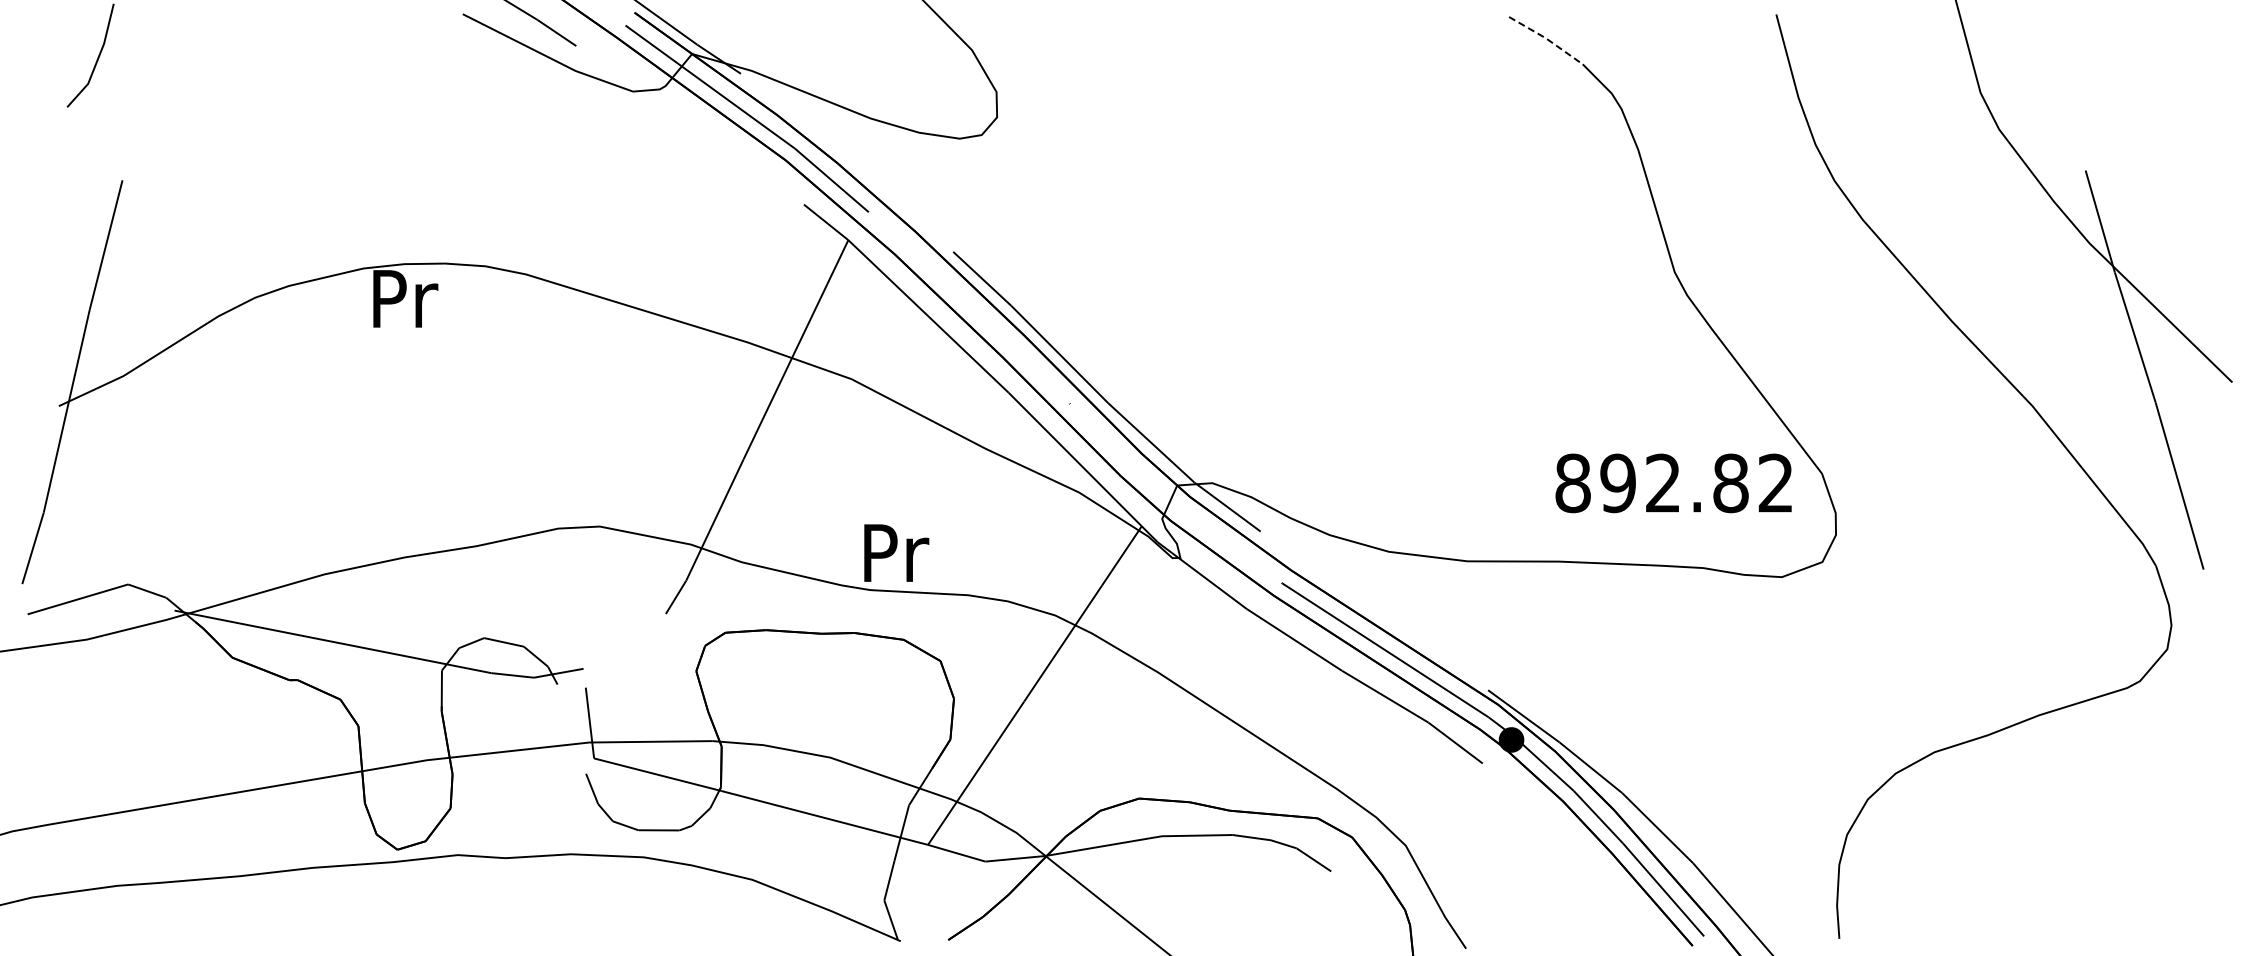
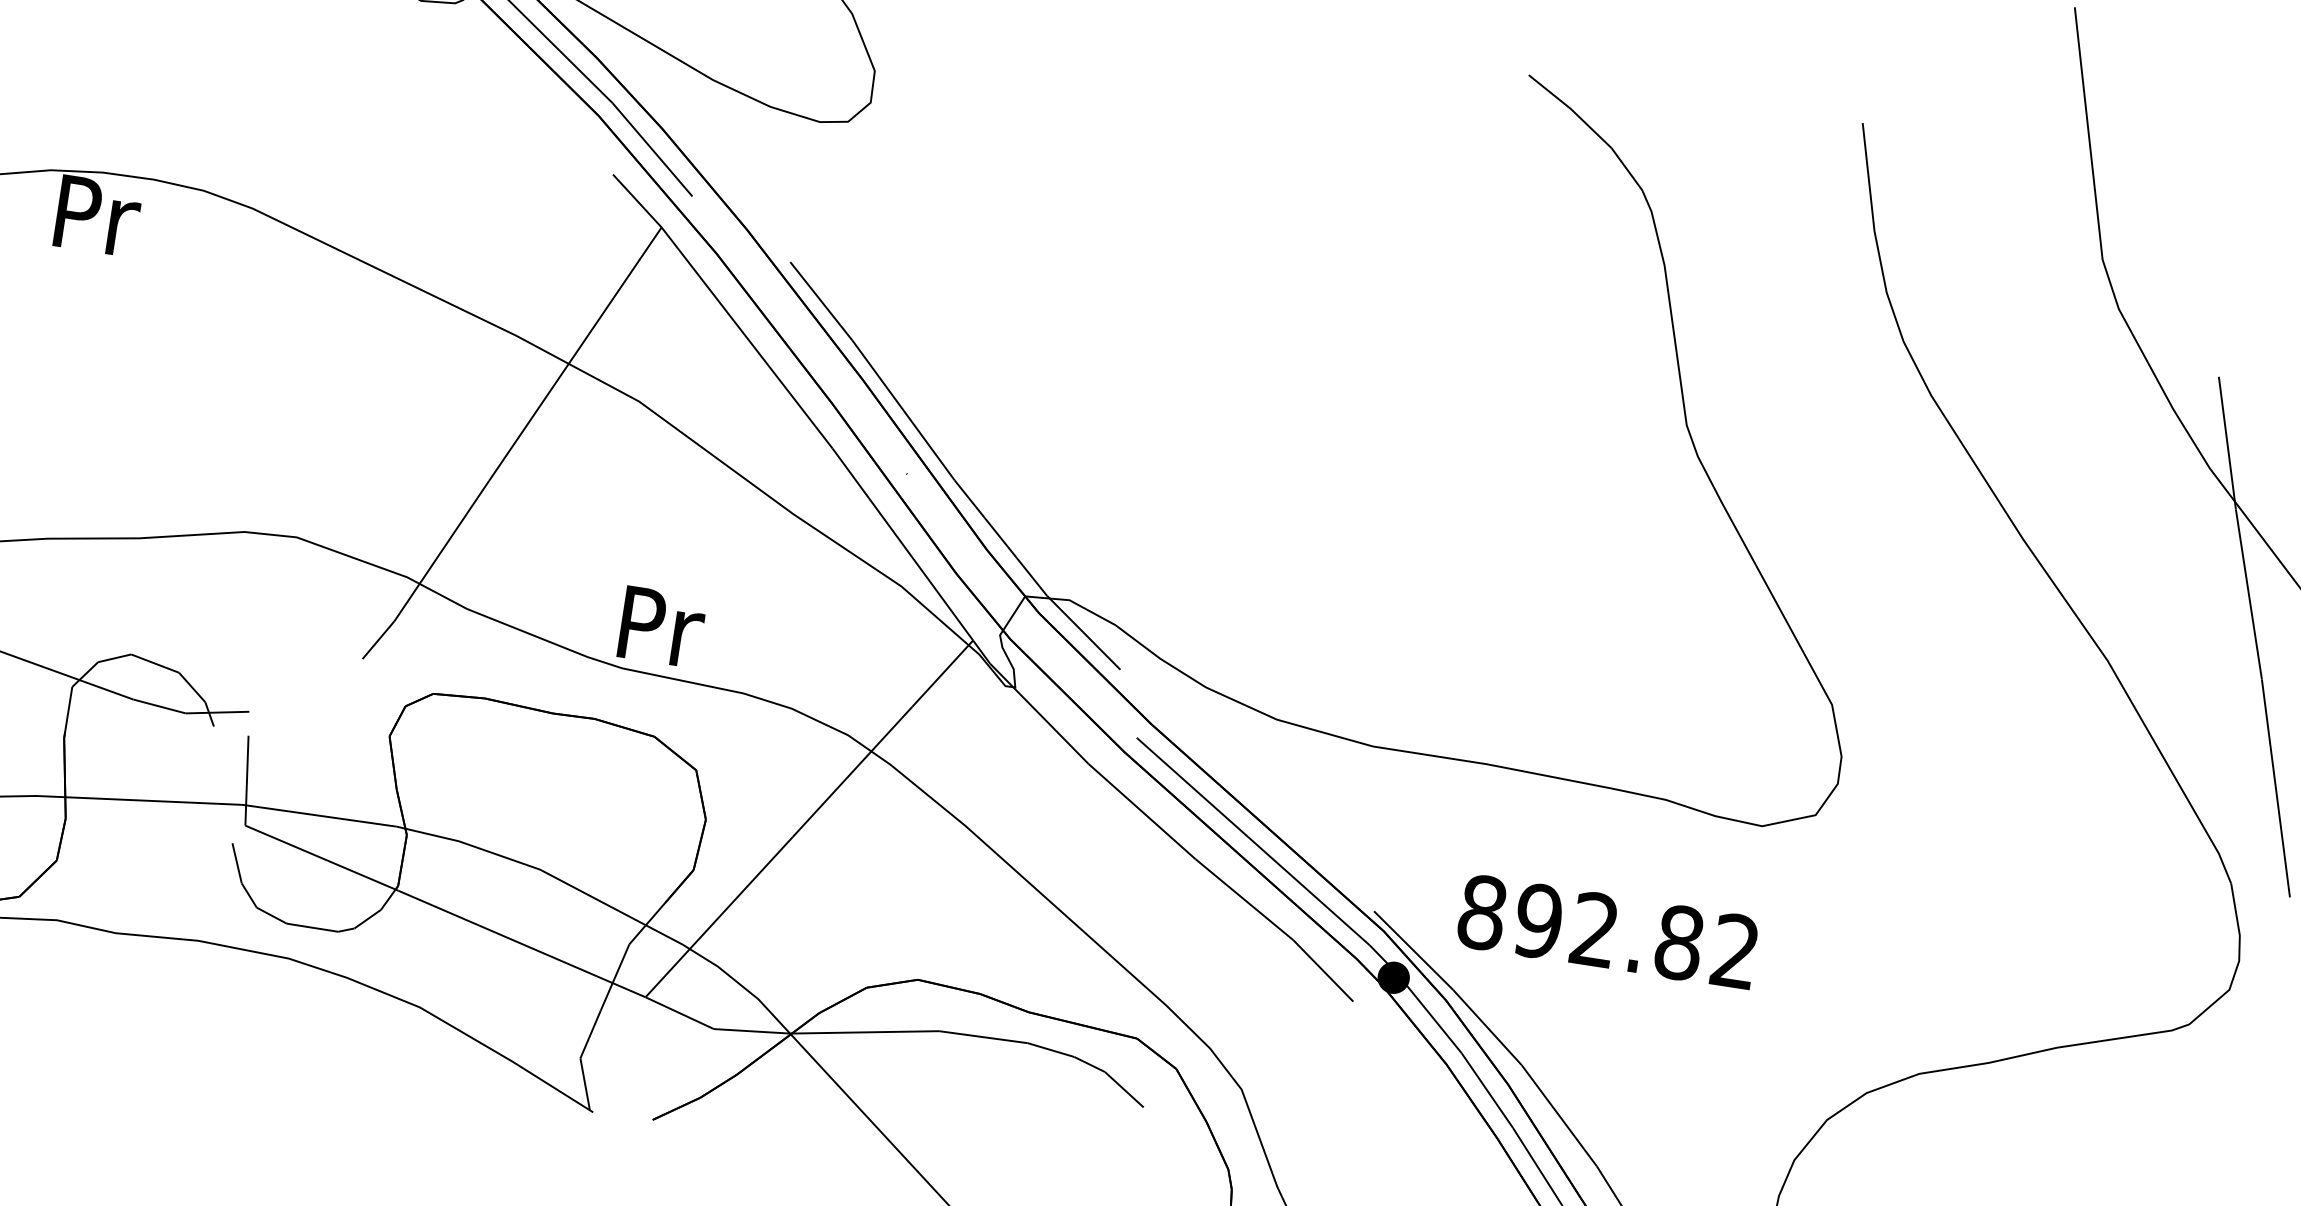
line: (1546, 38) -> (1571, 109), dashed -> solid
text: (1673, 483) -> (1607, 931), moved

